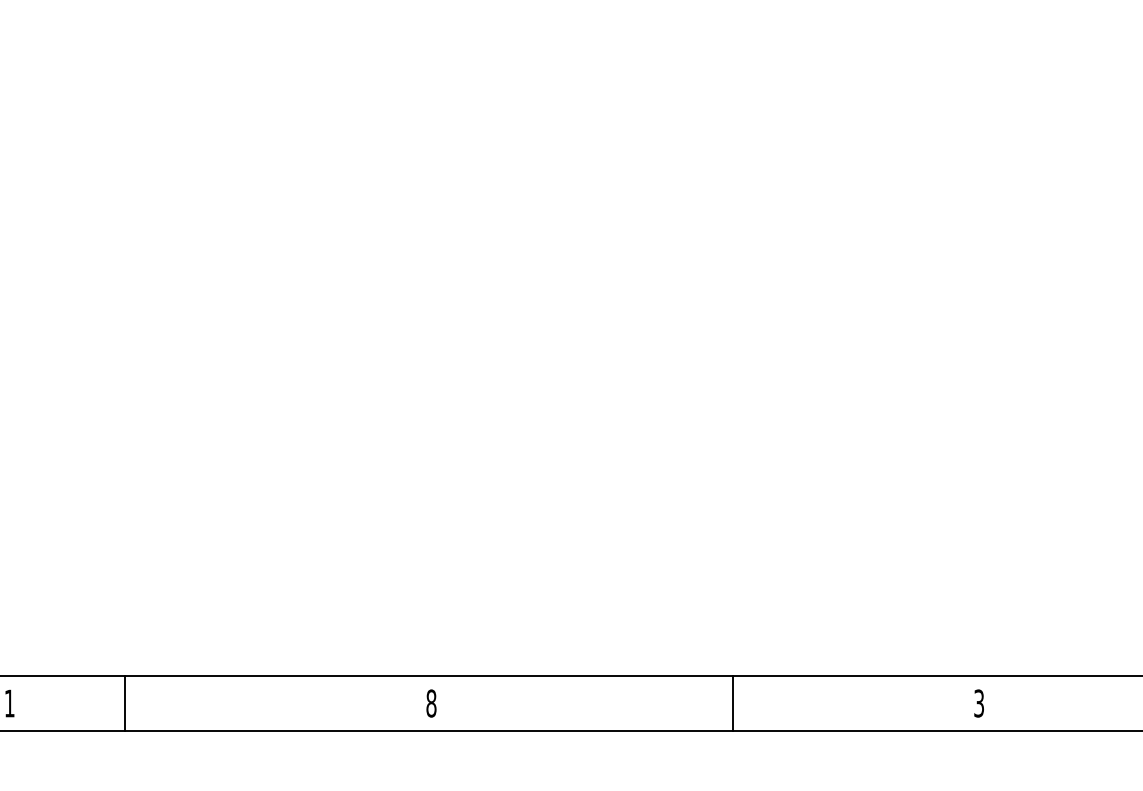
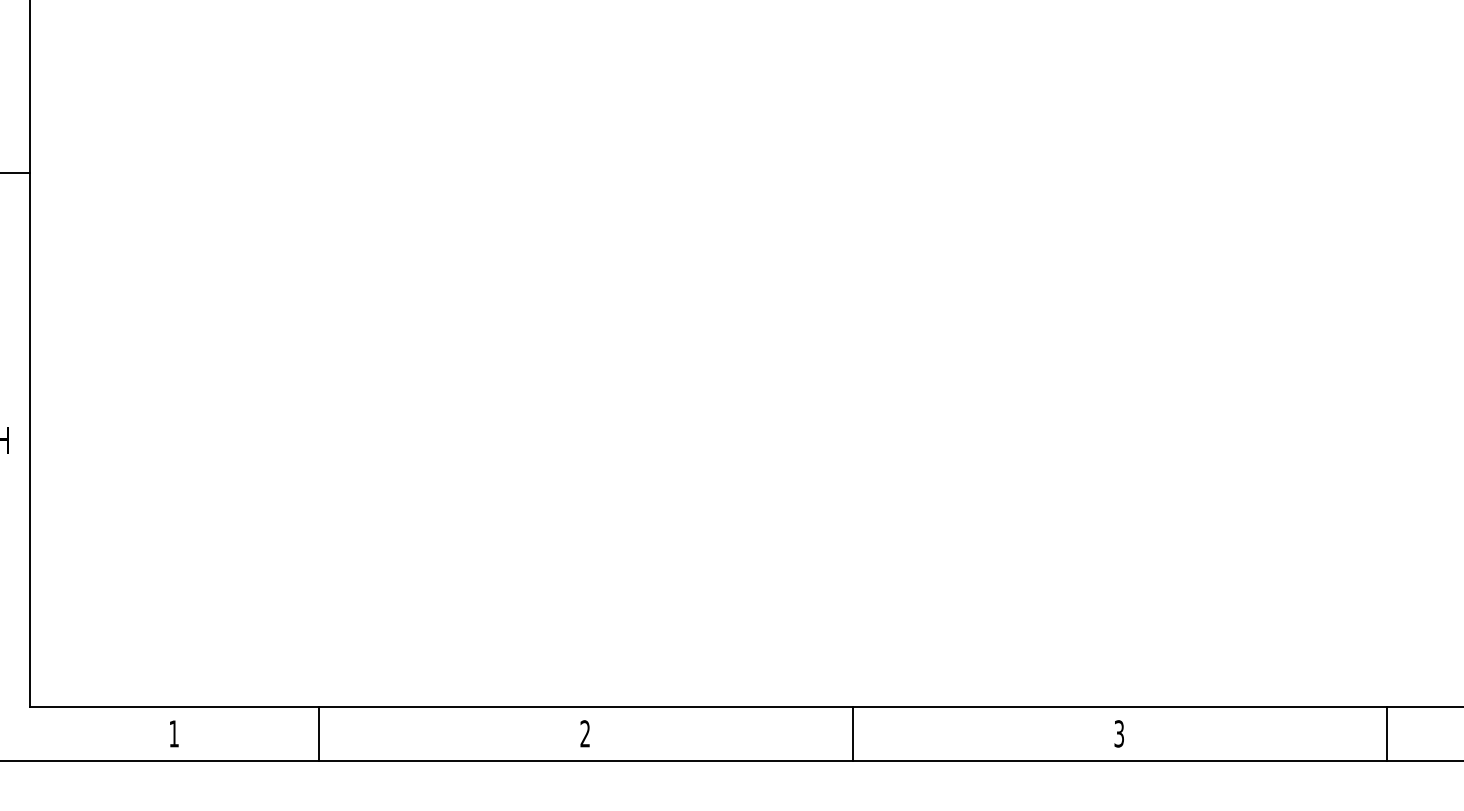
line: (124, 703) -> (318, 733), moved
text: (431, 703) -> (585, 733), 8 -> 2
line: (733, 703) -> (852, 733), moved

